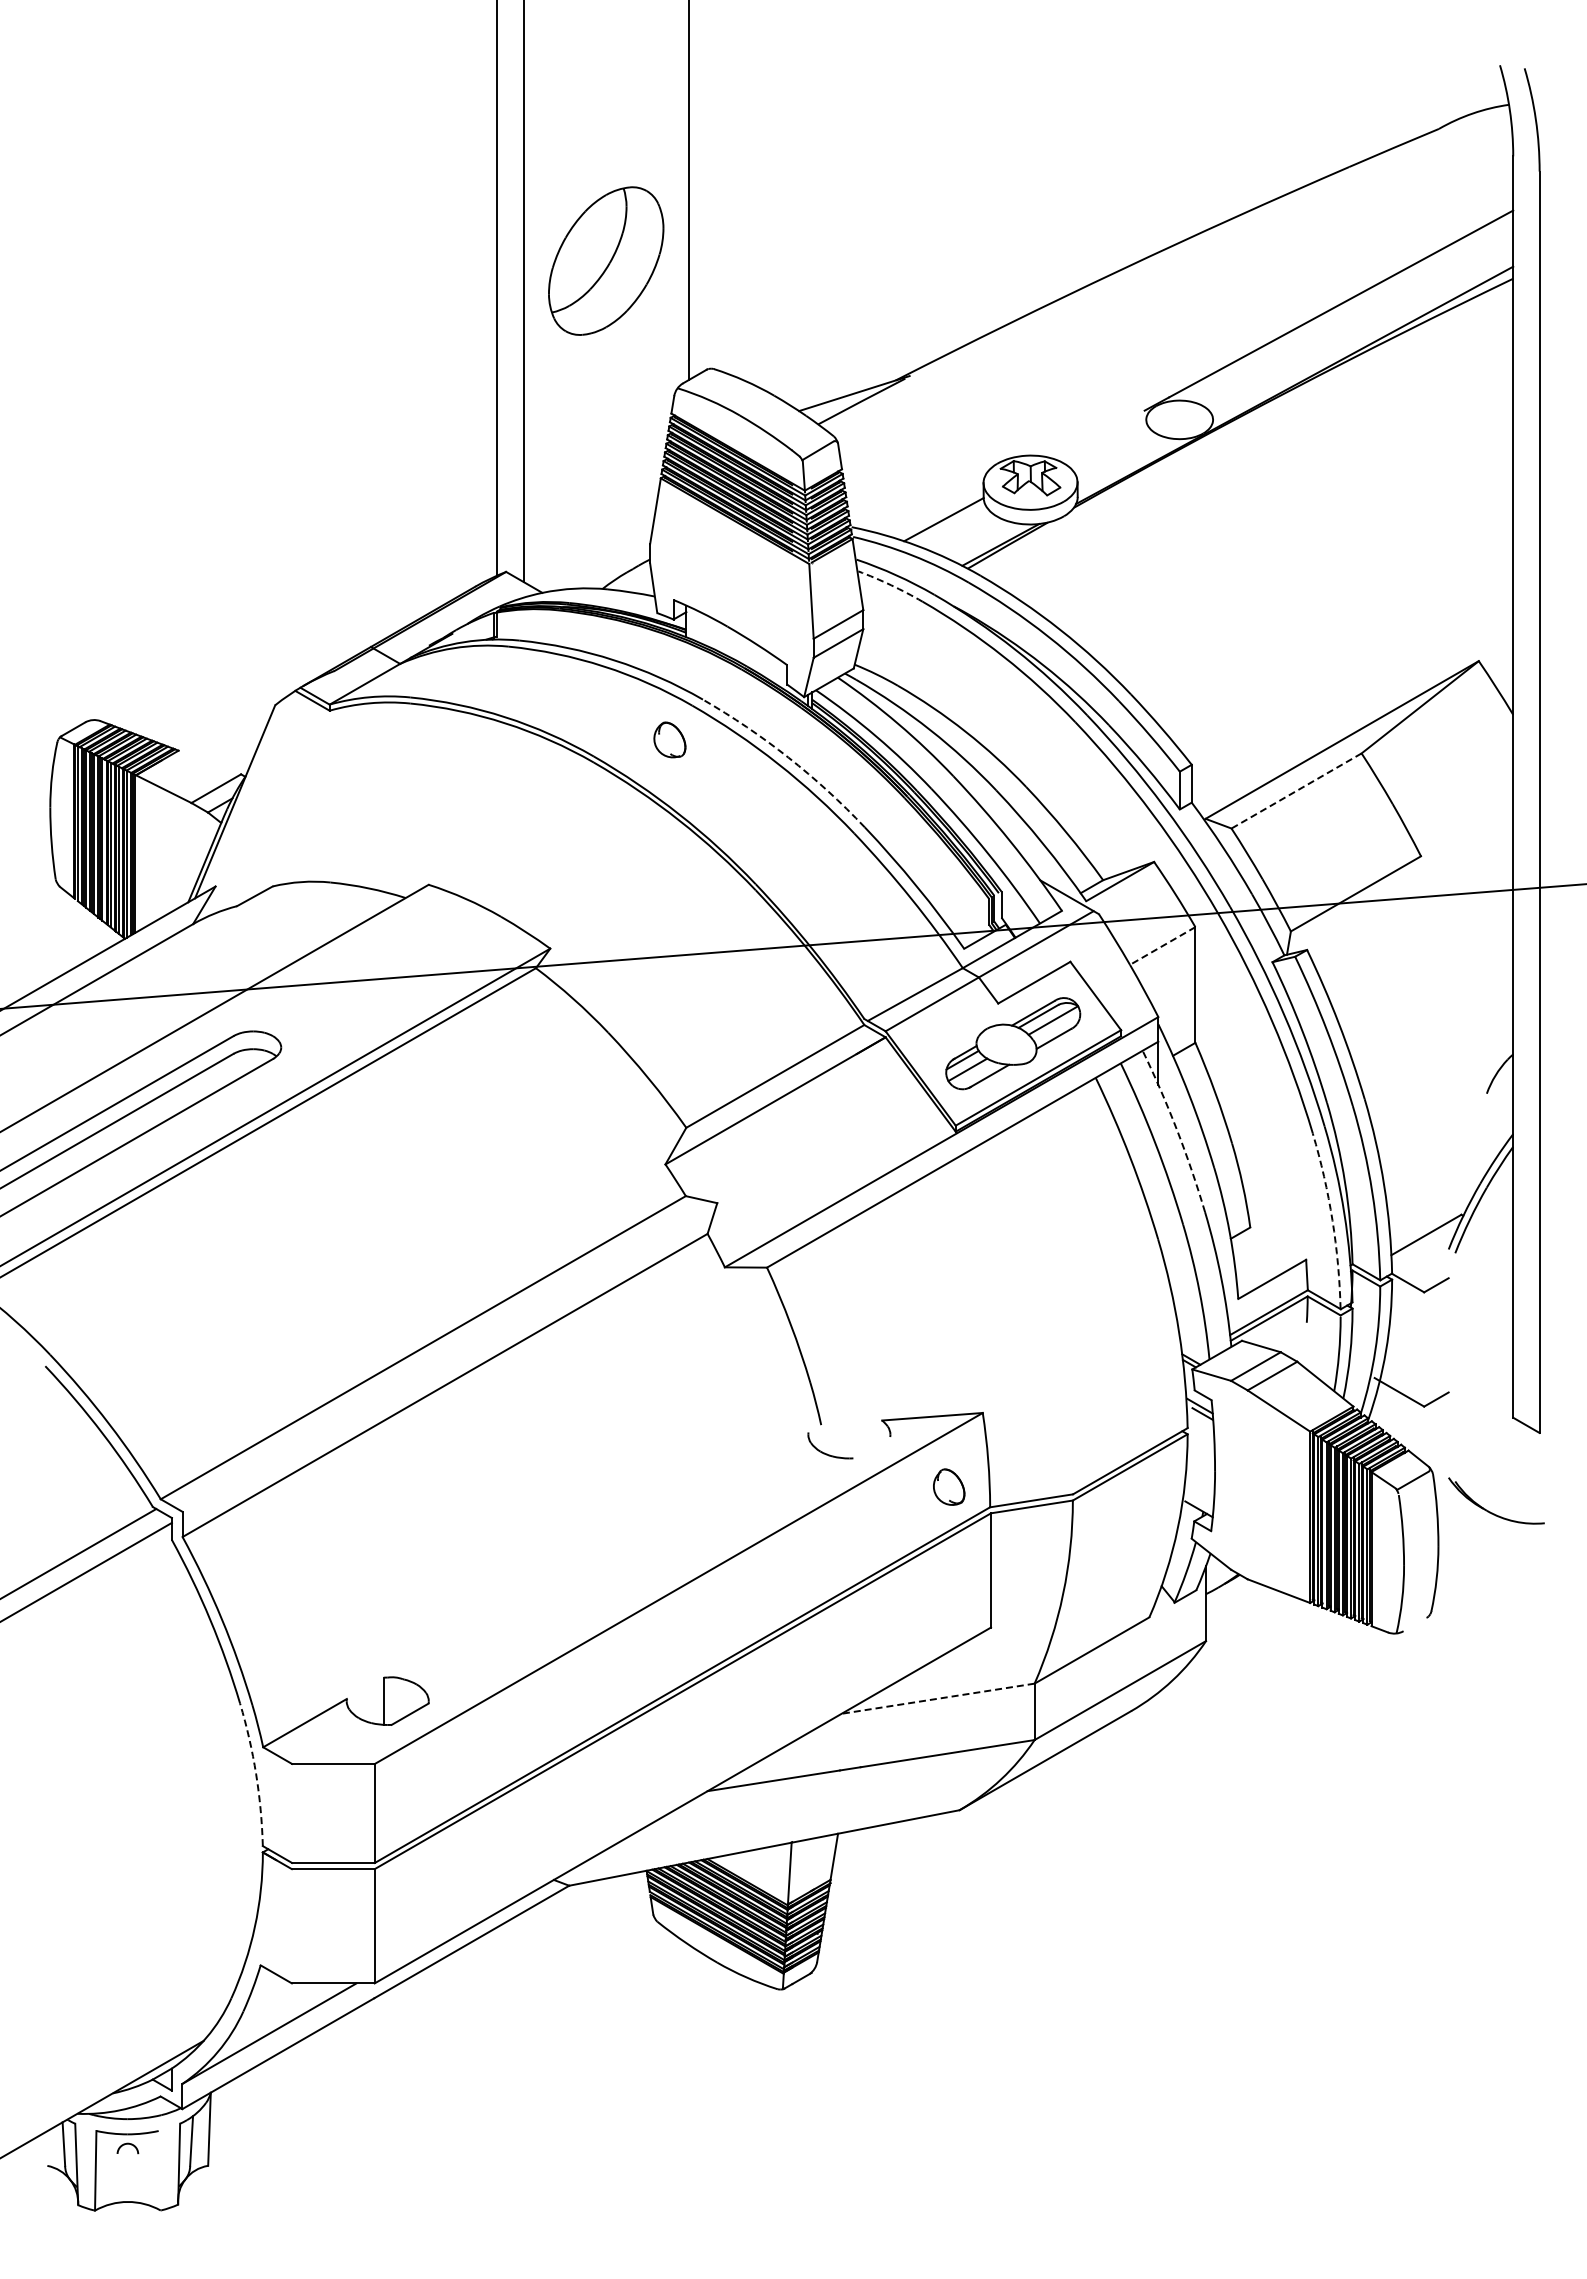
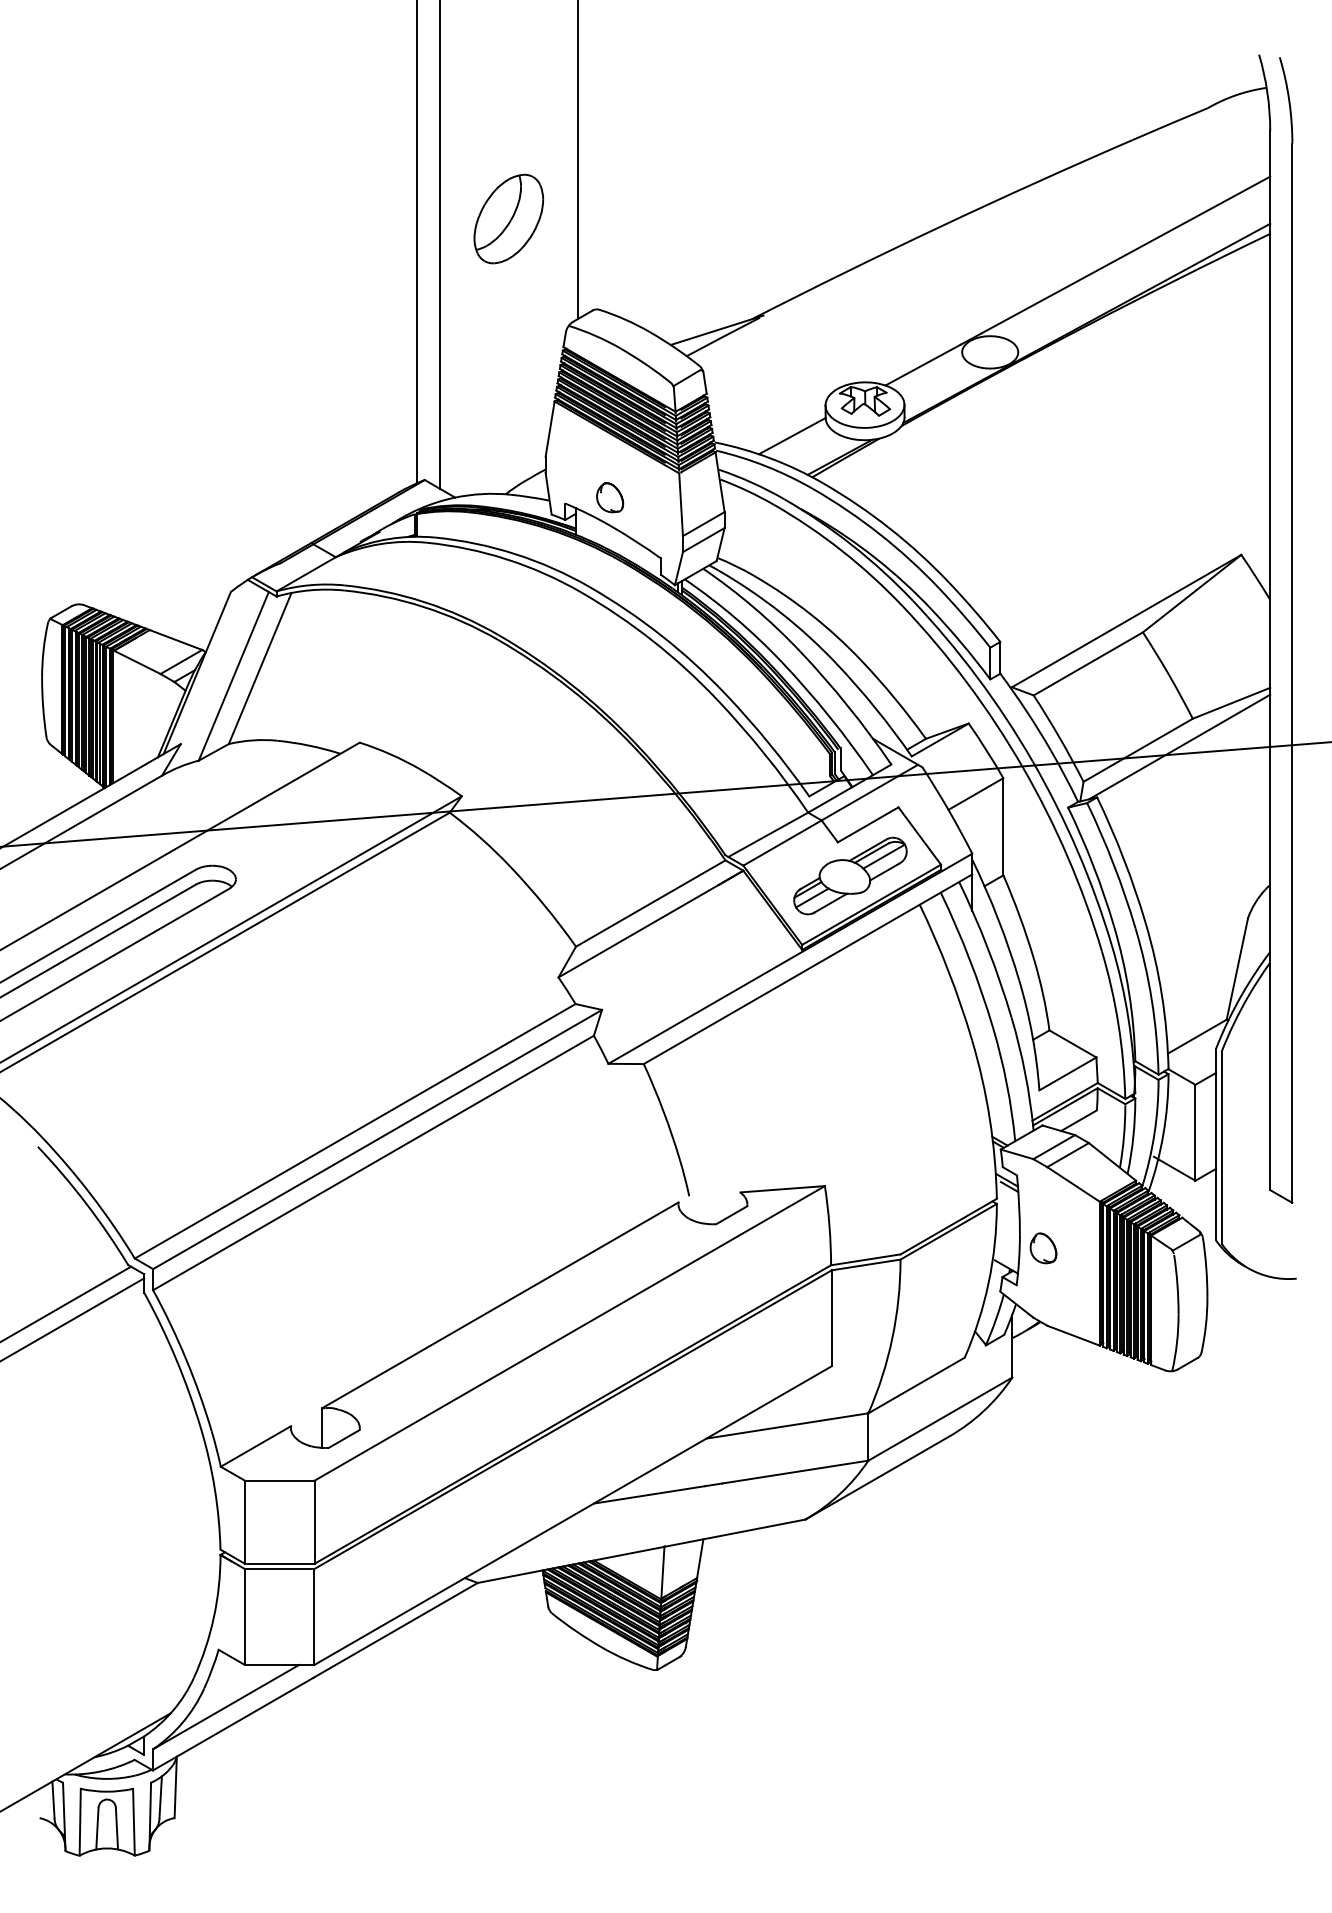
part: (606, 260) -> (509, 218), size x0.71
line: (1099, 434) -> (922, 364), added
arc: (891, 585) -> (748, 491), dashed -> solid
part: (669, 739) -> (609, 497), moved
arc: (788, 757) -> (661, 635), dashed -> solid
line: (209, 762) -> (175, 640), added
line: (1296, 791) -> (1088, 664), dashed -> solid
line: (309, 796) -> (259, 668), added
line: (278, 805) -> (233, 676), added
line: (1467, 837) -> (1231, 702), added
line: (1405, 889) -> (1179, 746), added
line: (1162, 945) -> (975, 793), dashed -> solid
arc: (1177, 1130) -> (988, 948), dashed -> solid
line: (1473, 1153) -> (1236, 968), added
arc: (1332, 1220) -> (1118, 1024), dashed -> solid
line: (1278, 1243) -> (1073, 1043), added
line: (1285, 1334) -> (1079, 1120), added
line: (1424, 1349) -> (1195, 1132), added
line: (449, 1357) -> (377, 1139), added
line: (1448, 1363) -> (1215, 1144), added
line: (1455, 1367) -> (1221, 1147), added
line: (871, 1447) -> (731, 1215), added
part: (949, 1486) -> (1043, 1247), moved
line: (595, 1554) -> (499, 1304), added
line: (1415, 1624) -> (1188, 1363), added
line: (938, 1698) -> (787, 1425), dashed -> solid
arc: (256, 1774) -> (215, 1489), dashed -> solid
line: (292, 1812) -> (245, 1521), added
line: (291, 1926) -> (244, 1617), added
line: (159, 2170) -> (133, 1822), added
line: (115, 2178) -> (96, 1828), added
line: (139, 2178) -> (116, 1828), added

